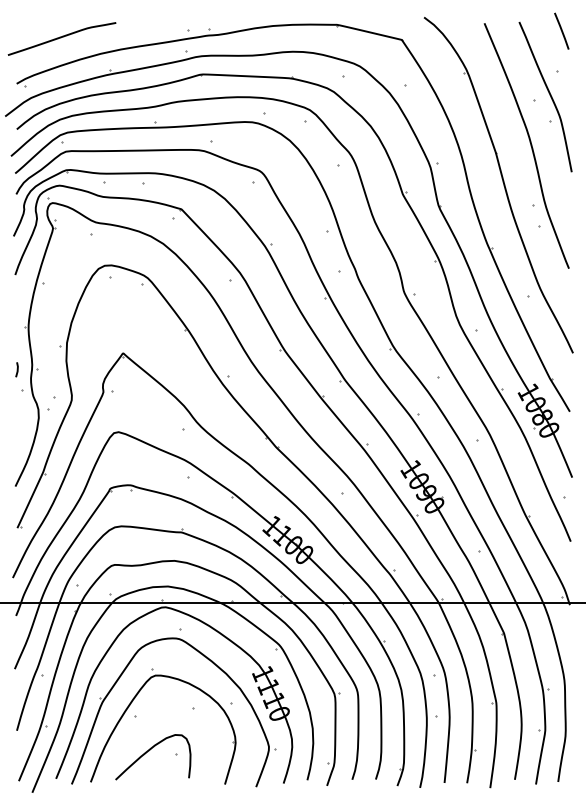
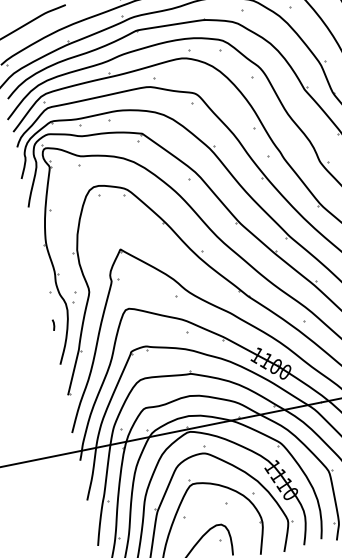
line: (16, 369) -> (53, 325), moved

